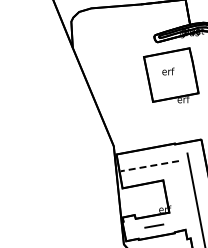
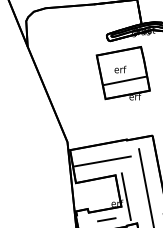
line: (172, 82) -> (124, 80), added
line: (149, 166) -> (102, 161), dashed -> solid
line: (174, 202) -> (126, 196), added

